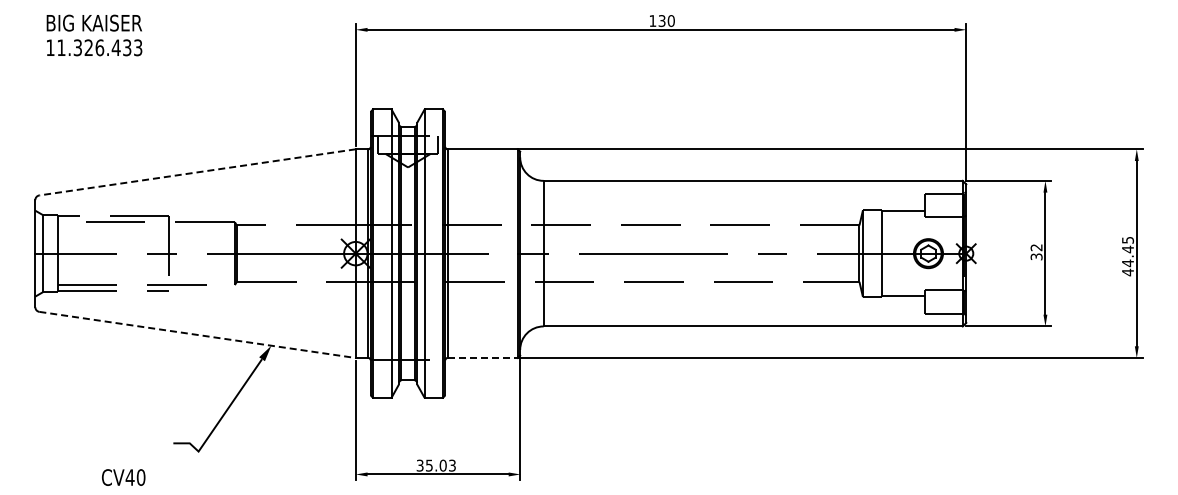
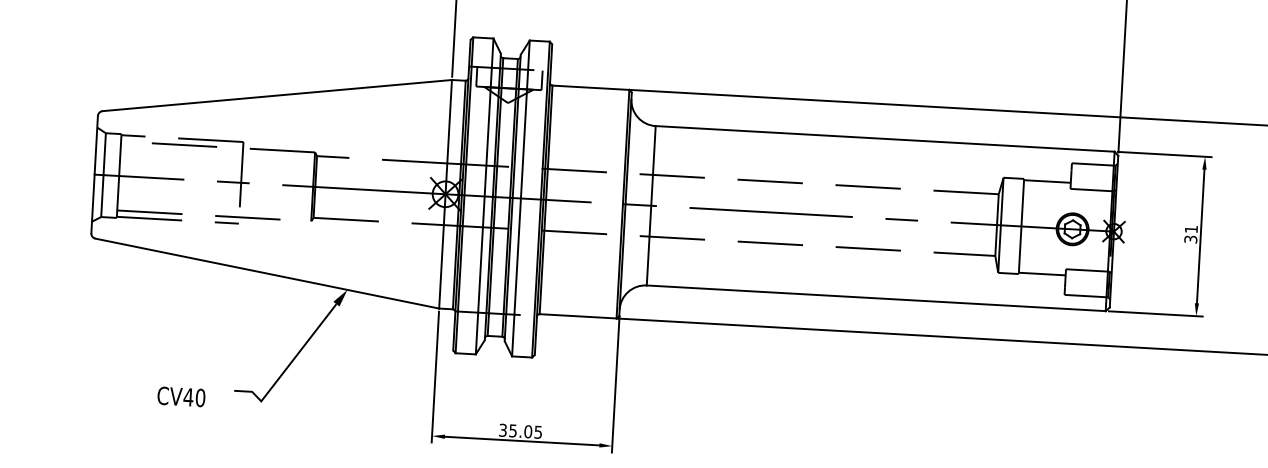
line: (197, 172) -> (277, 95), dashed -> solid
text: (1036, 247) -> (1191, 229), 32 -> 31
line: (197, 334) -> (267, 273), dashed -> solid
line: (483, 358) -> (578, 316), dashed -> solid
text: (452, 464) -> (538, 431), 35.03 -> 35.05
text: (123, 477) -> (181, 396), moved

